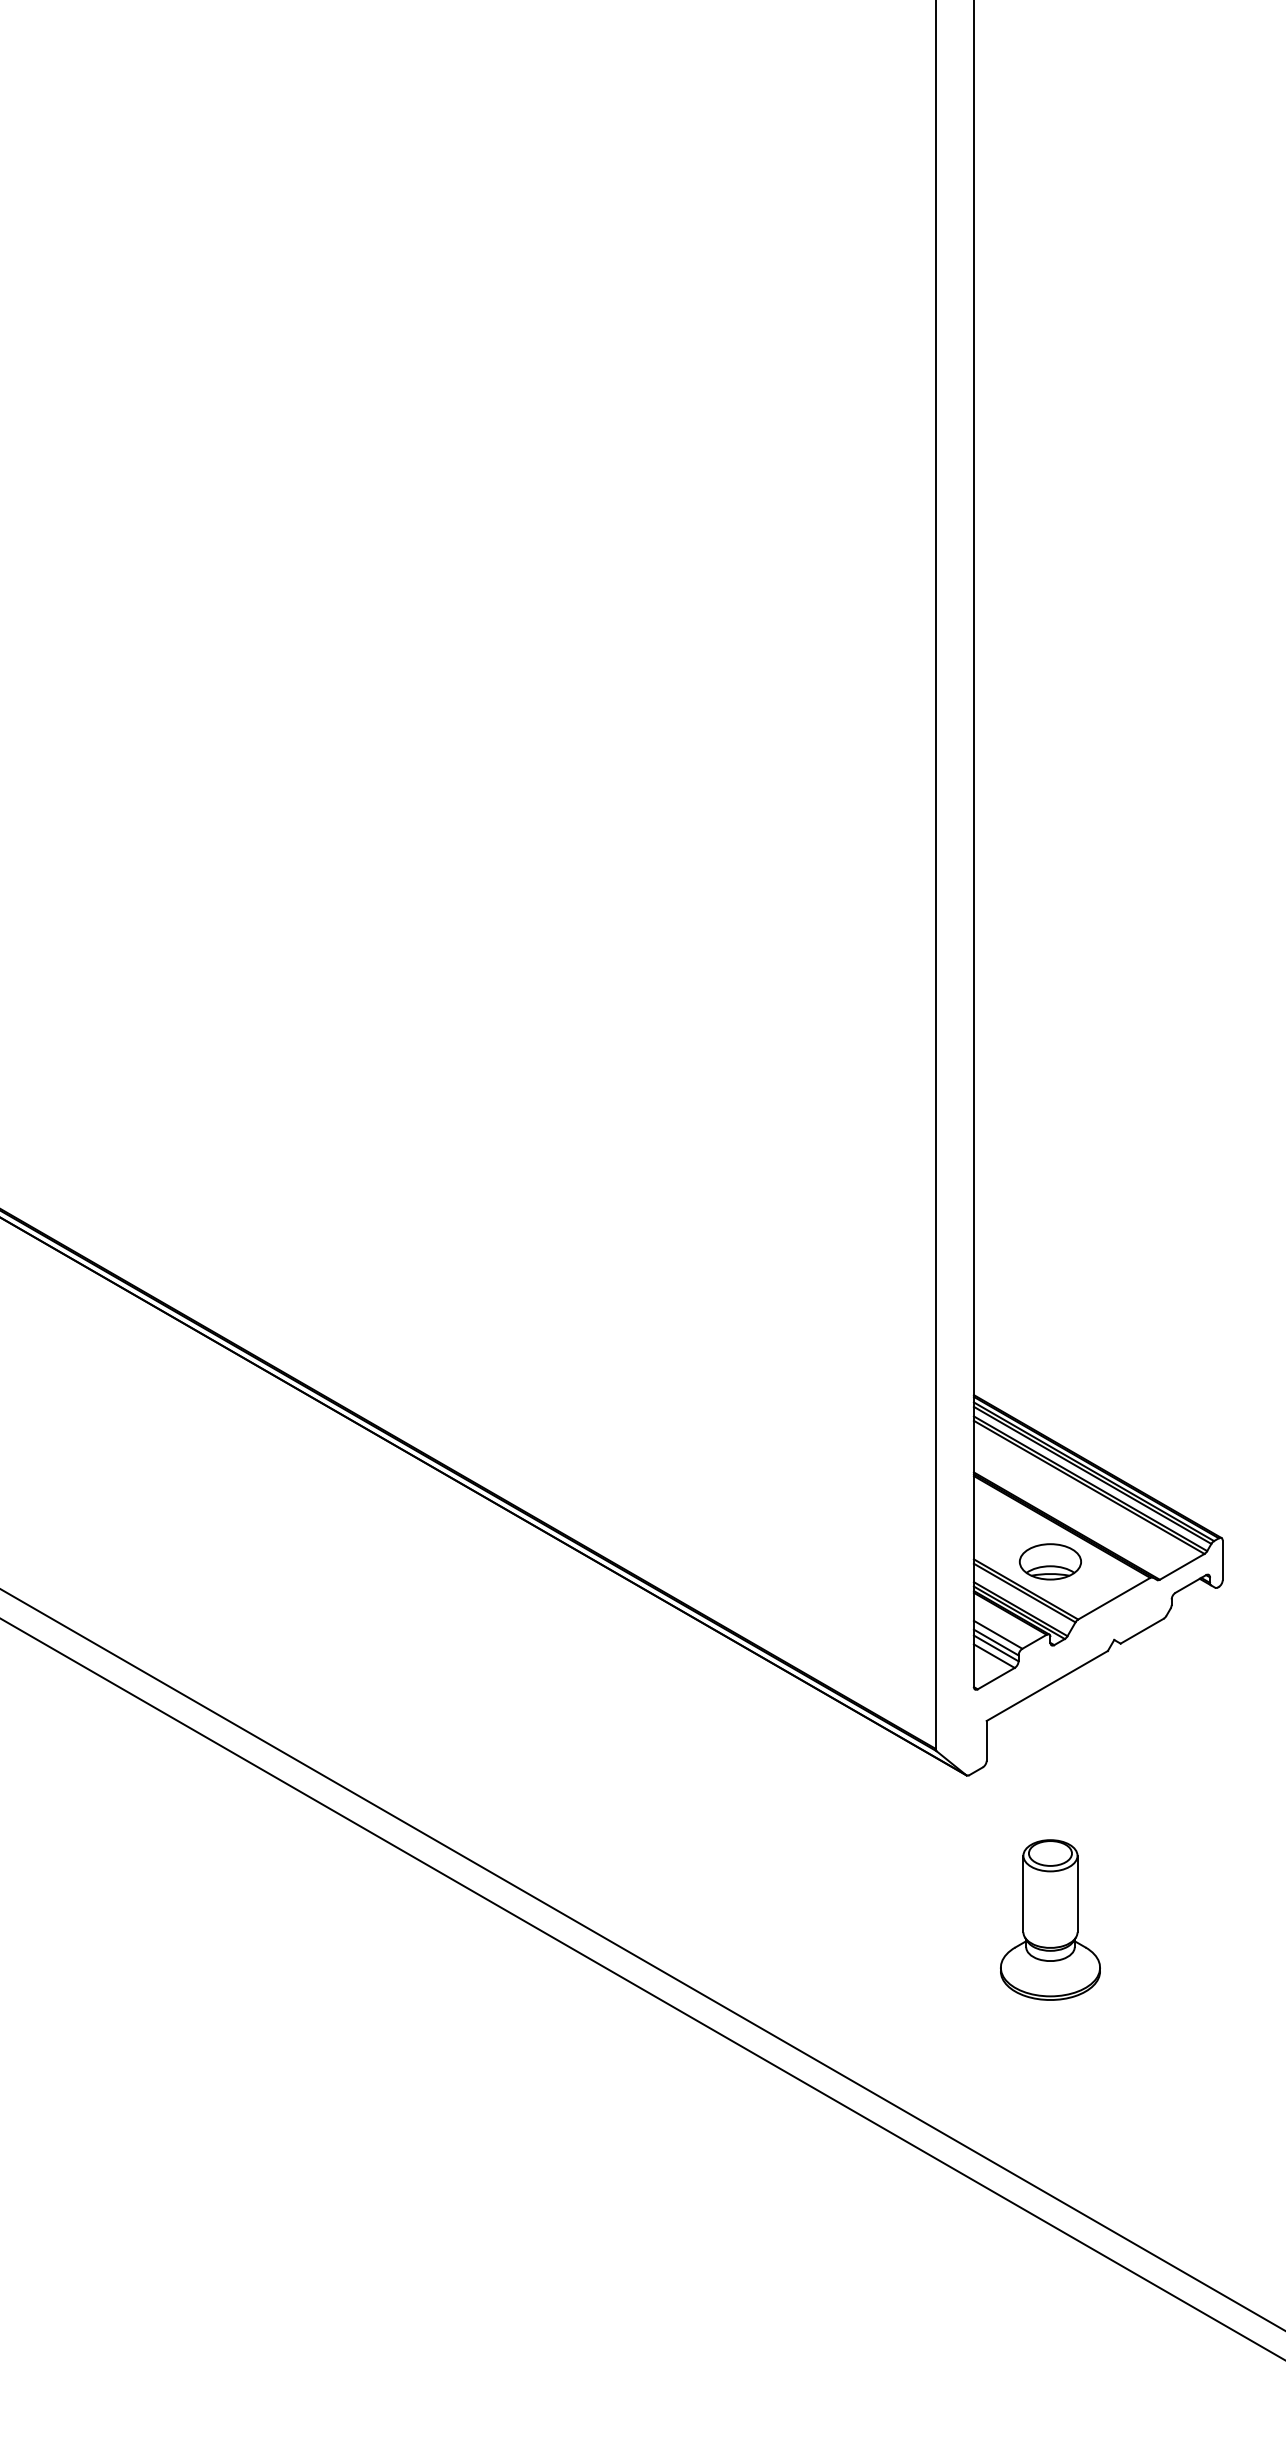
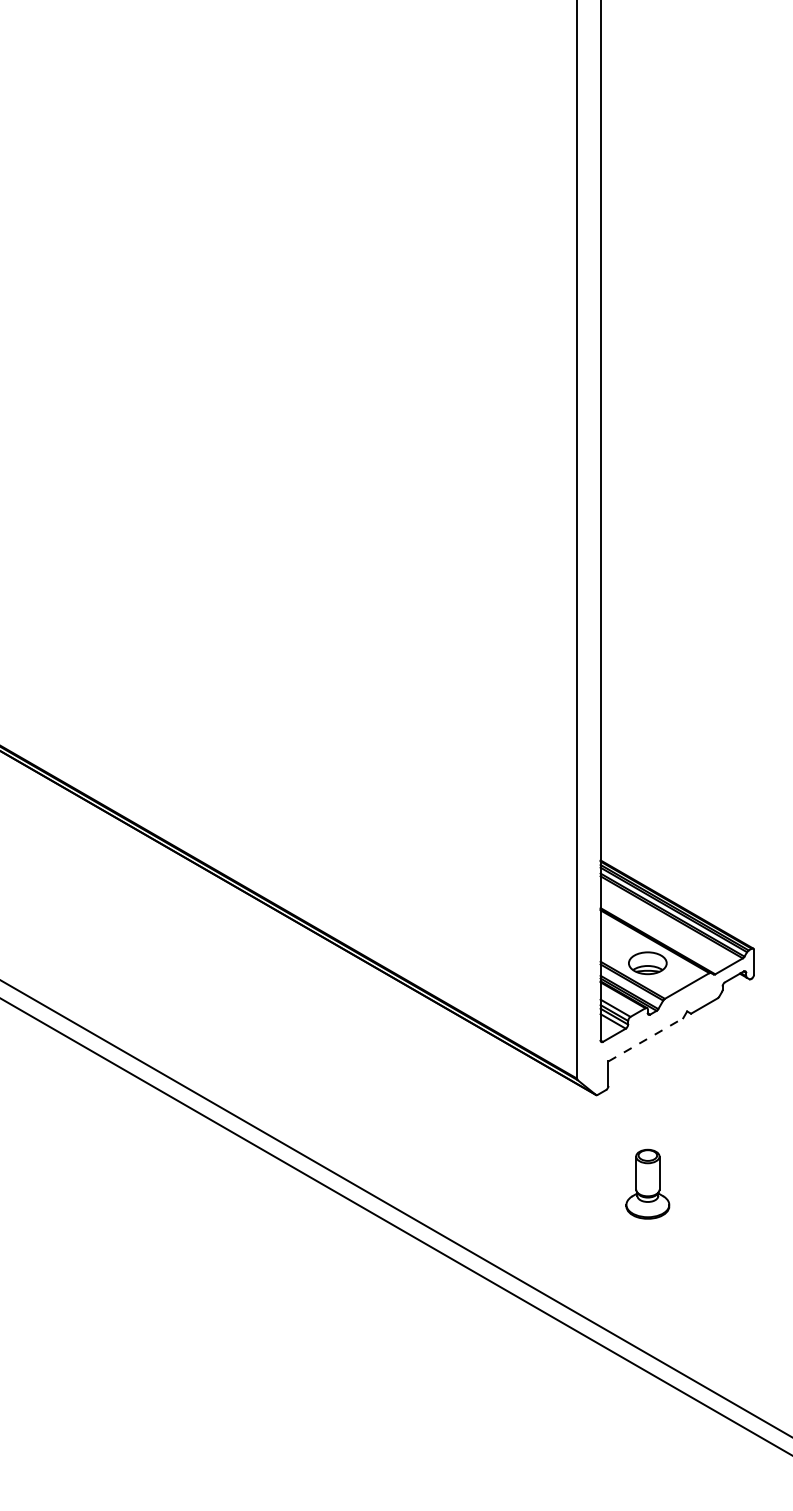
line: (1048, 1685) -> (646, 1039), solid -> dashed
part: (1049, 1920) -> (647, 1184), size x0.7

